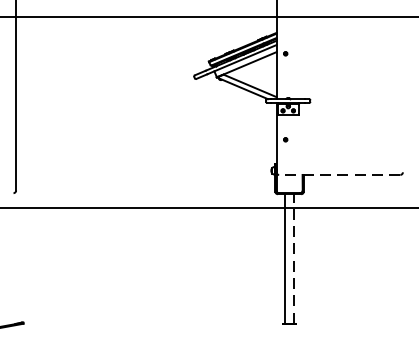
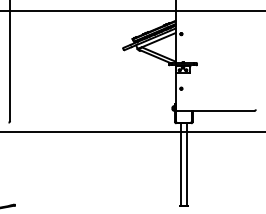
line: (339, 175) -> (215, 111), dashed -> solid
line: (293, 257) -> (186, 163), dashed -> solid

